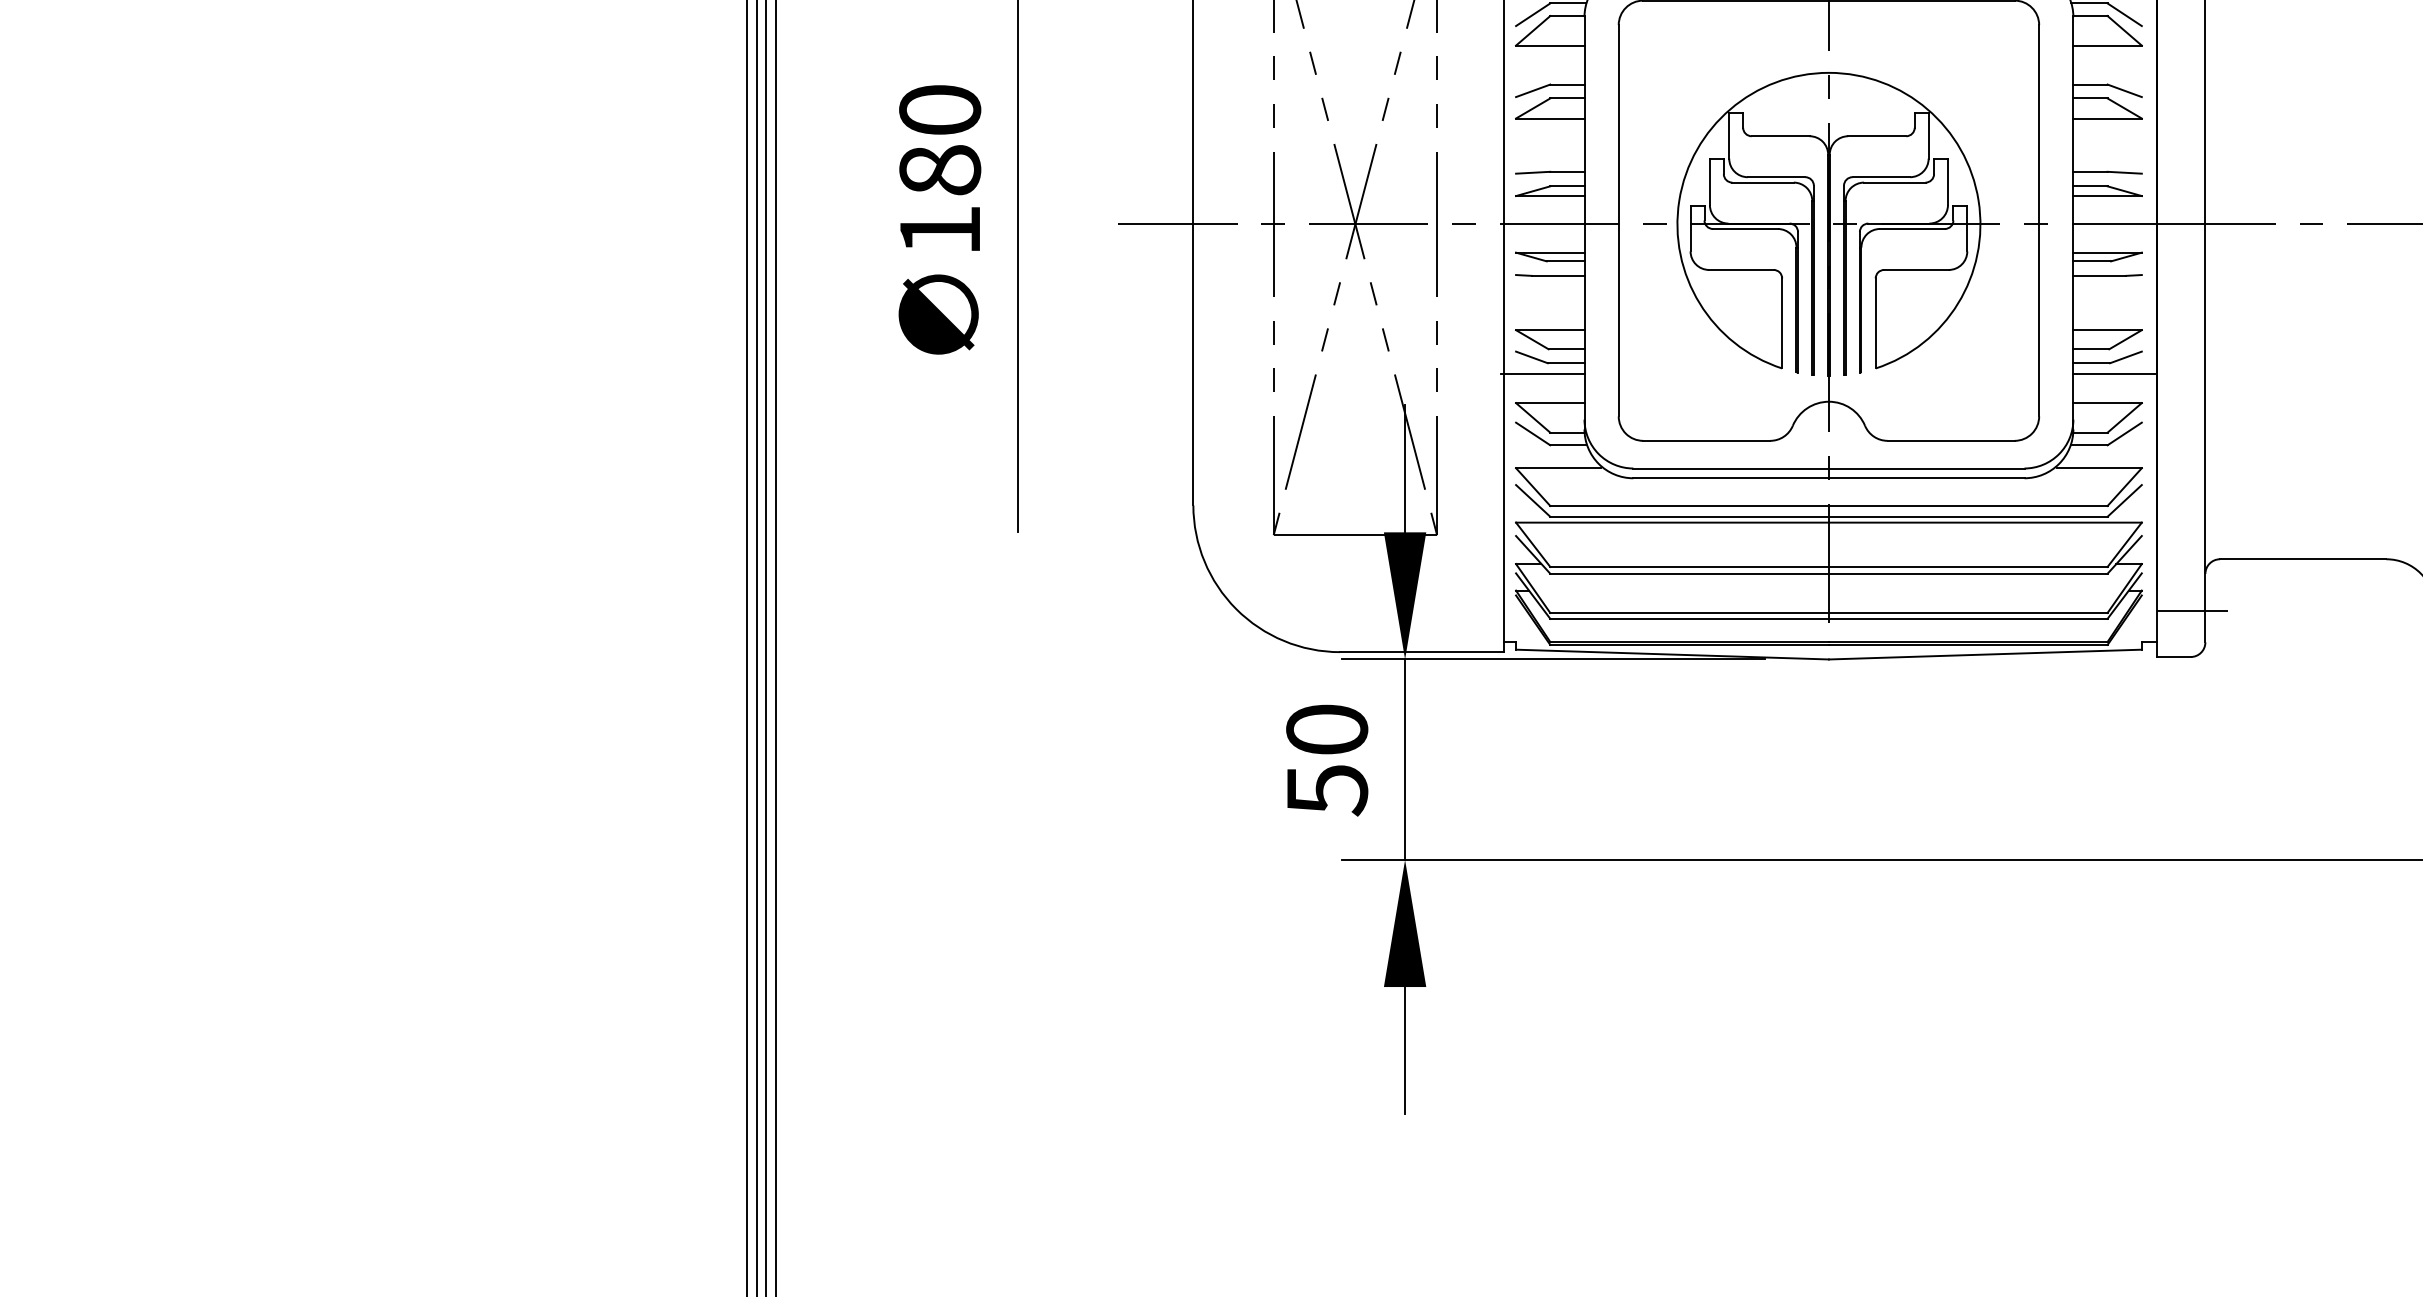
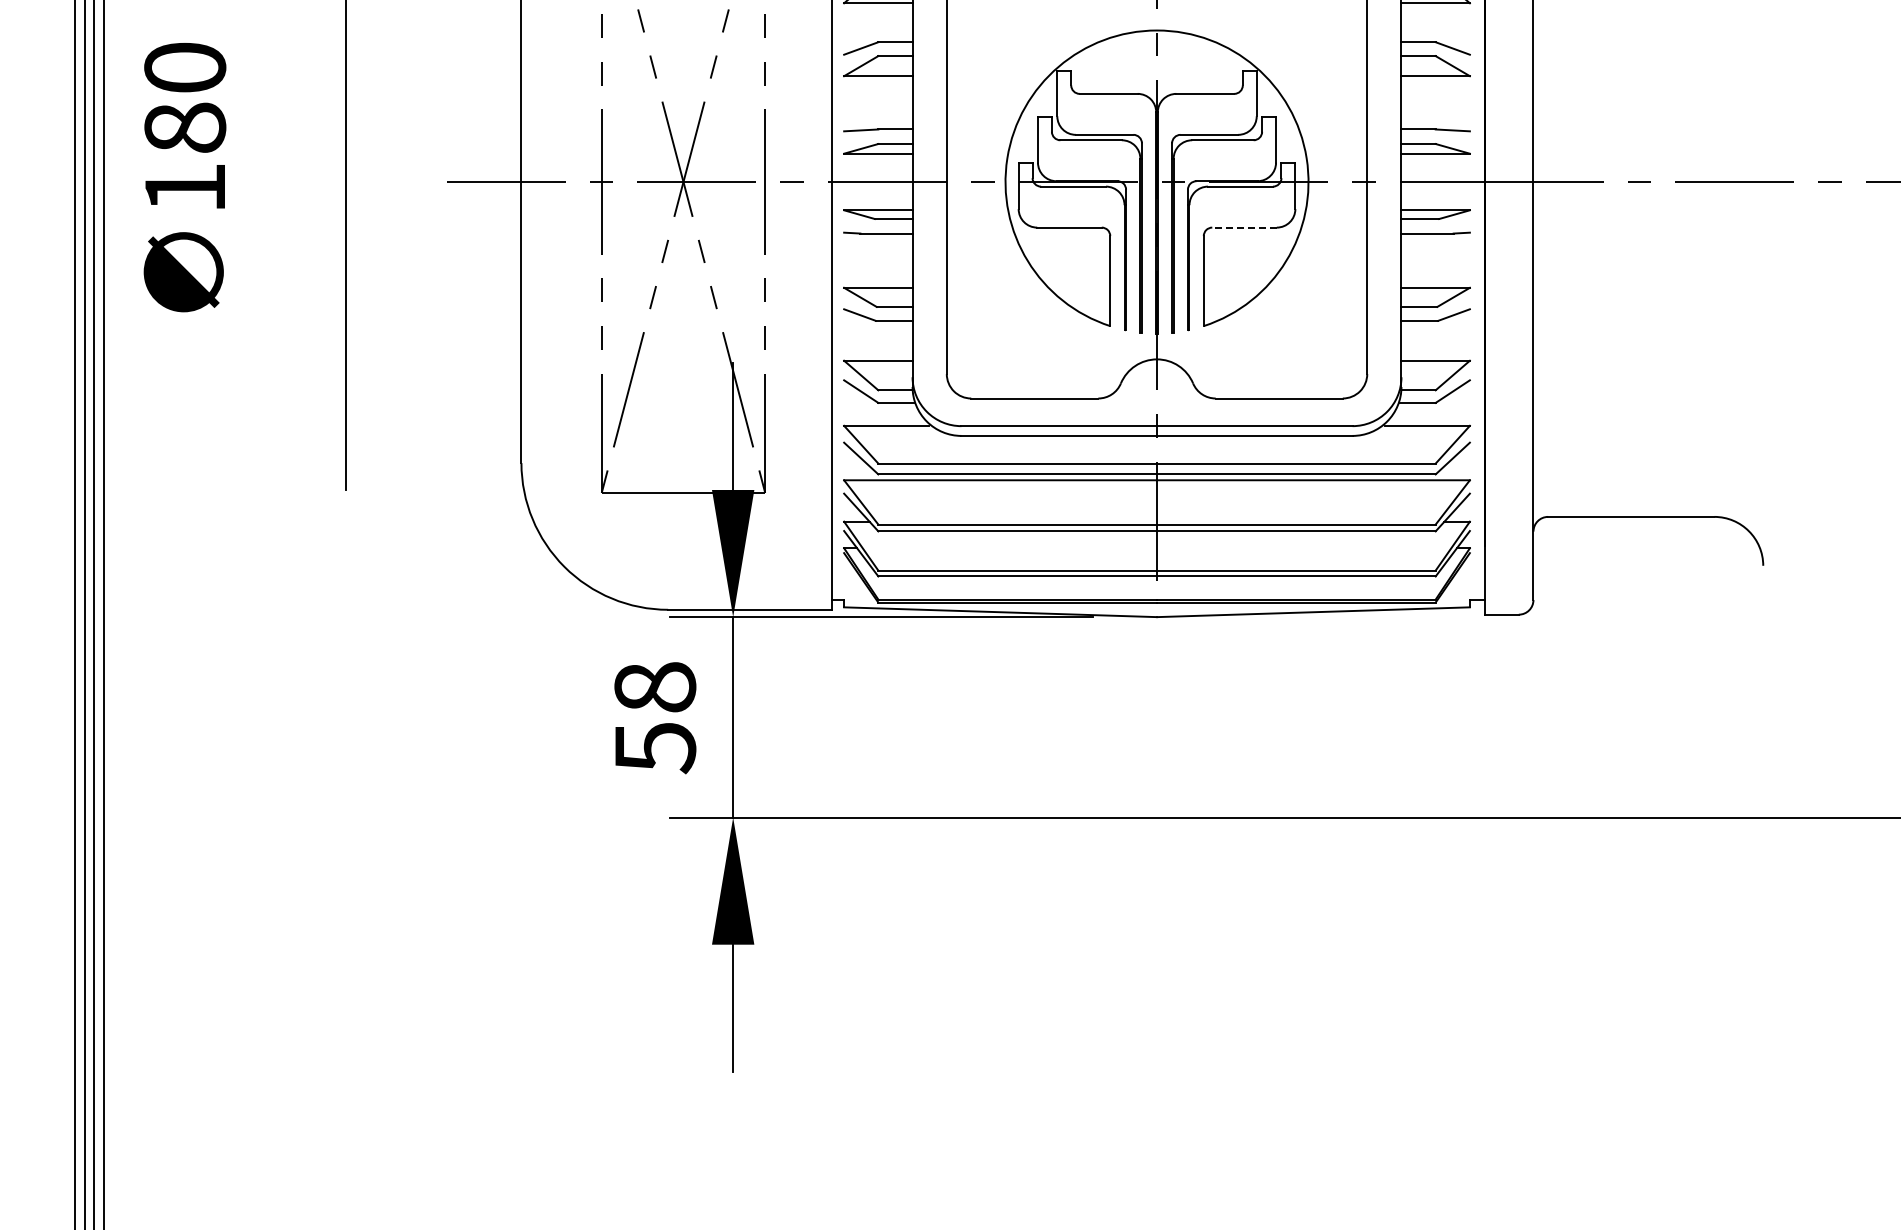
text: (939, 219) -> (184, 177), moved
line: (1915, 269) -> (1243, 227), solid -> dashed
line: (1542, 373) -> (870, 331), removed
line: (2114, 373) -> (1442, 331), removed
line: (2192, 610) -> (1520, 568), removed
text: (1327, 729) -> (655, 687), 50 -> 58

